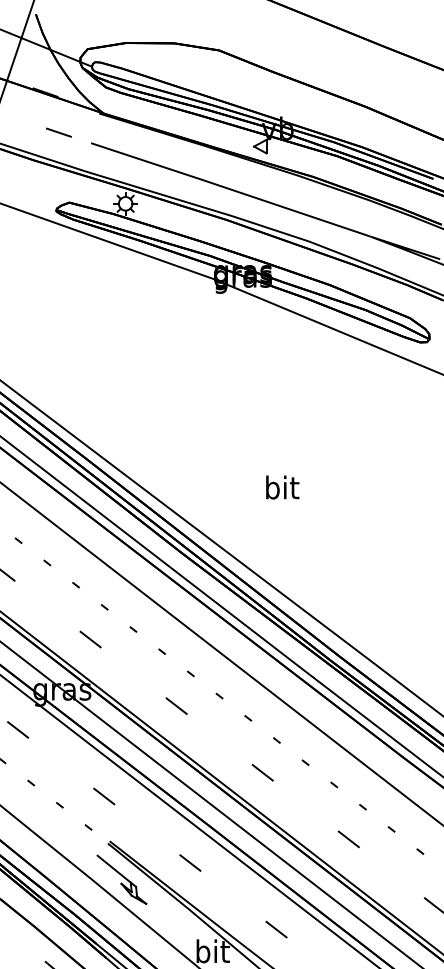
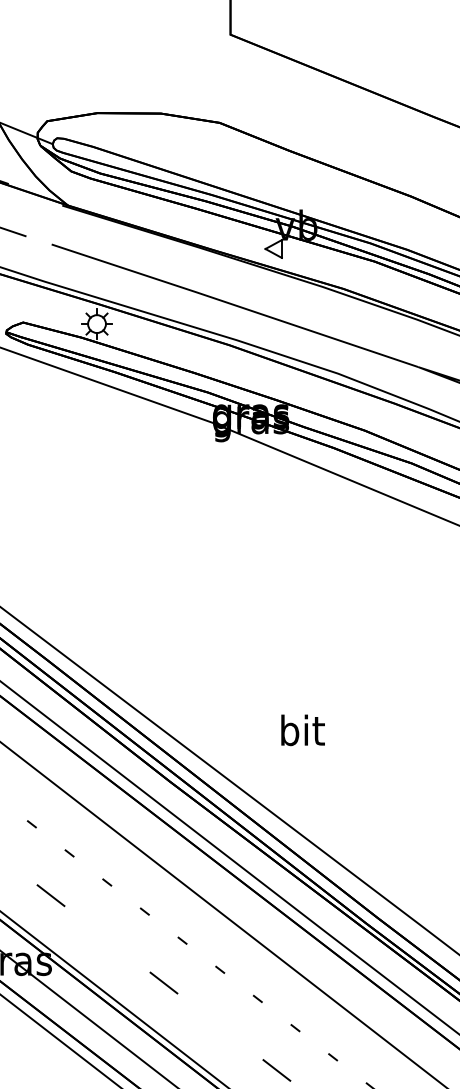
text: (282, 487) -> (302, 730), moved

